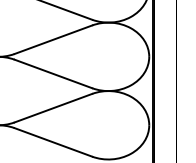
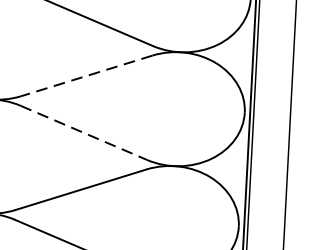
line: (52, 39) -> (85, 75), solid -> dashed
line: (53, 74) -> (83, 133), solid -> dashed

